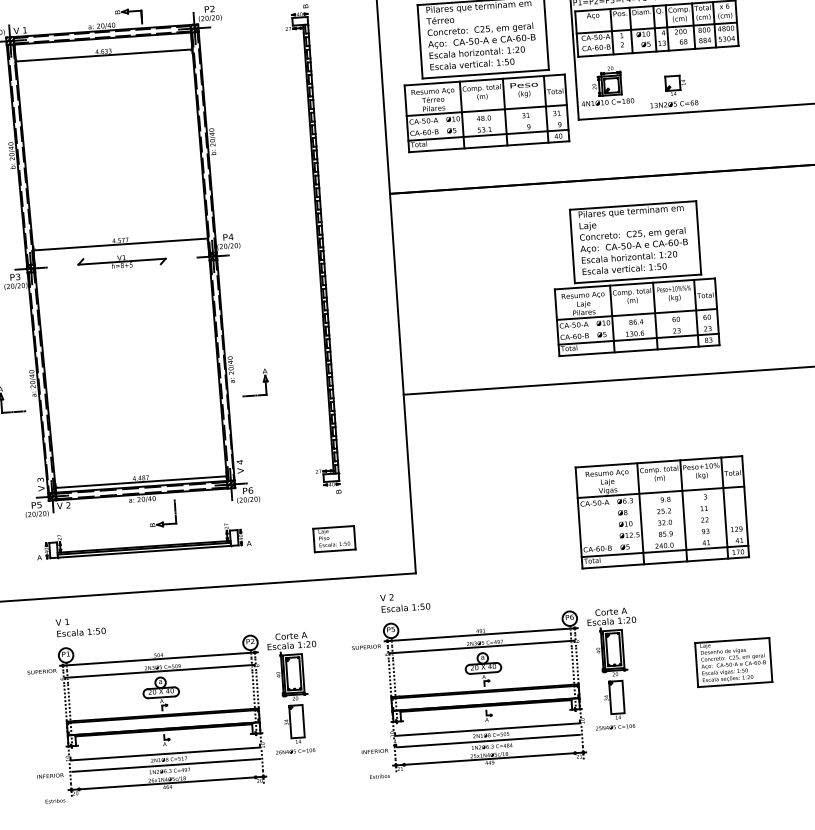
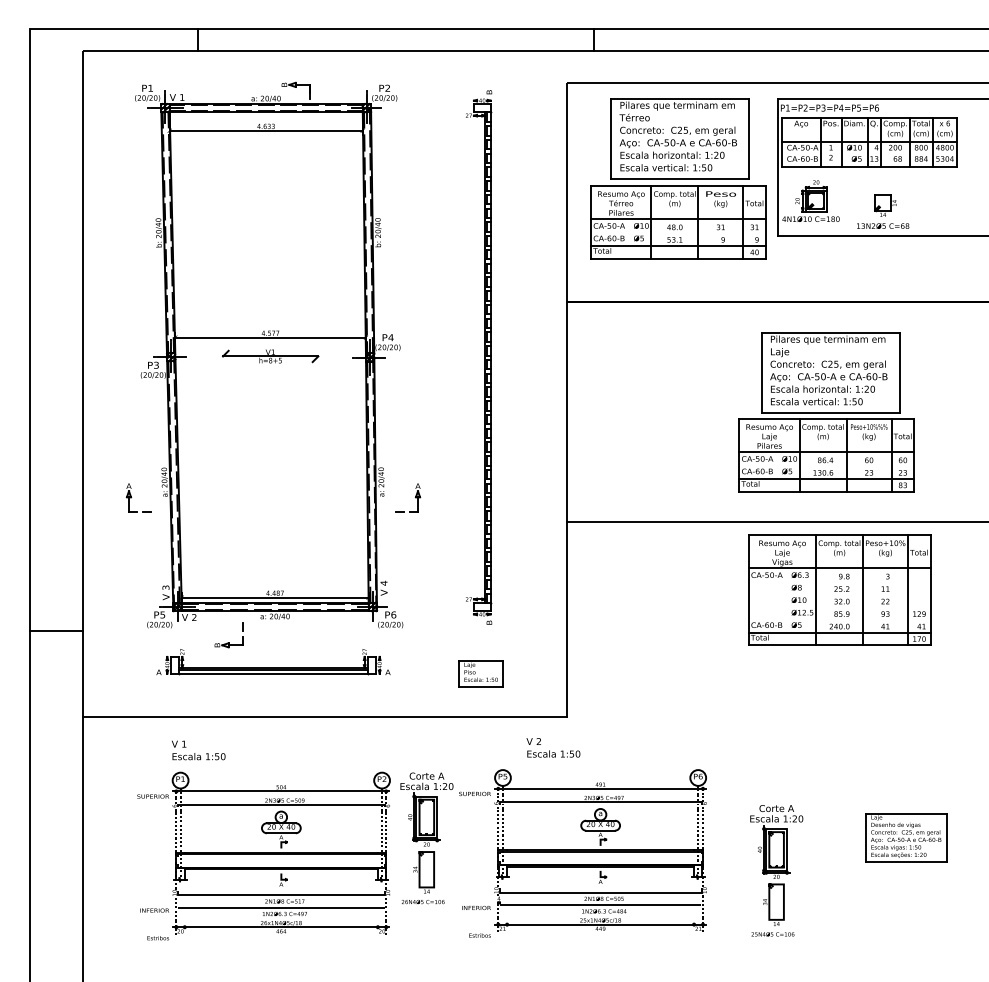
part: (662, 511) -> (839, 589), moved
part: (162, 521) -> (228, 642), moved
part: (614, 668) -> (776, 870), moved
part: (468, 695) -> (582, 853), moved

